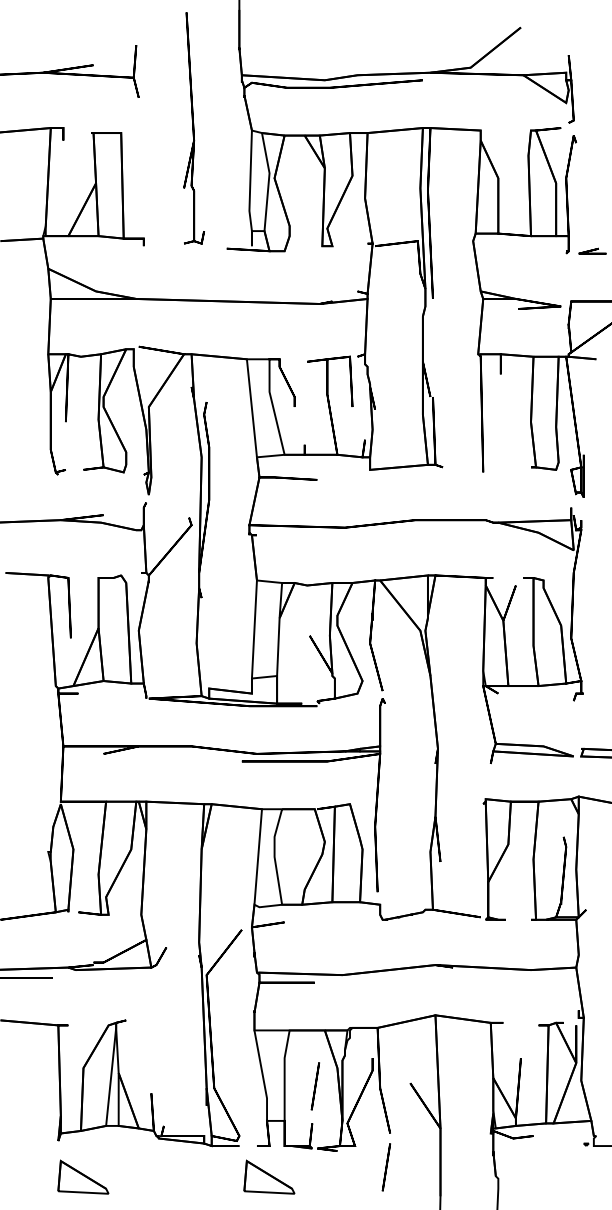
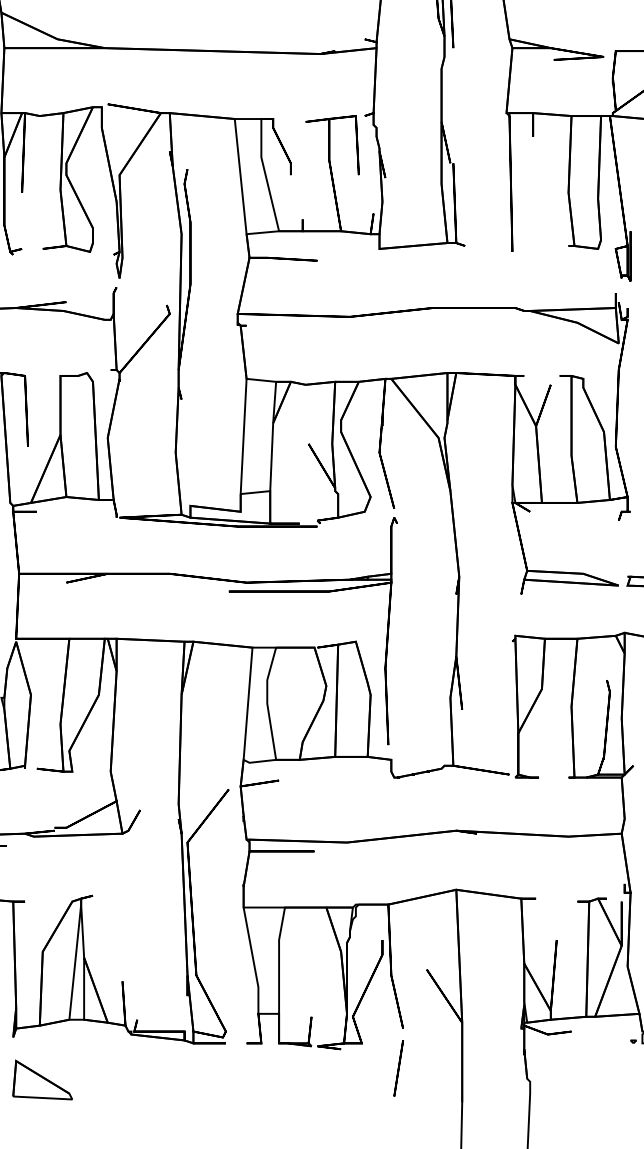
line: (314, 1086) -> (314, 973), removed
part: (269, 1176) -> (261, 1079), removed

